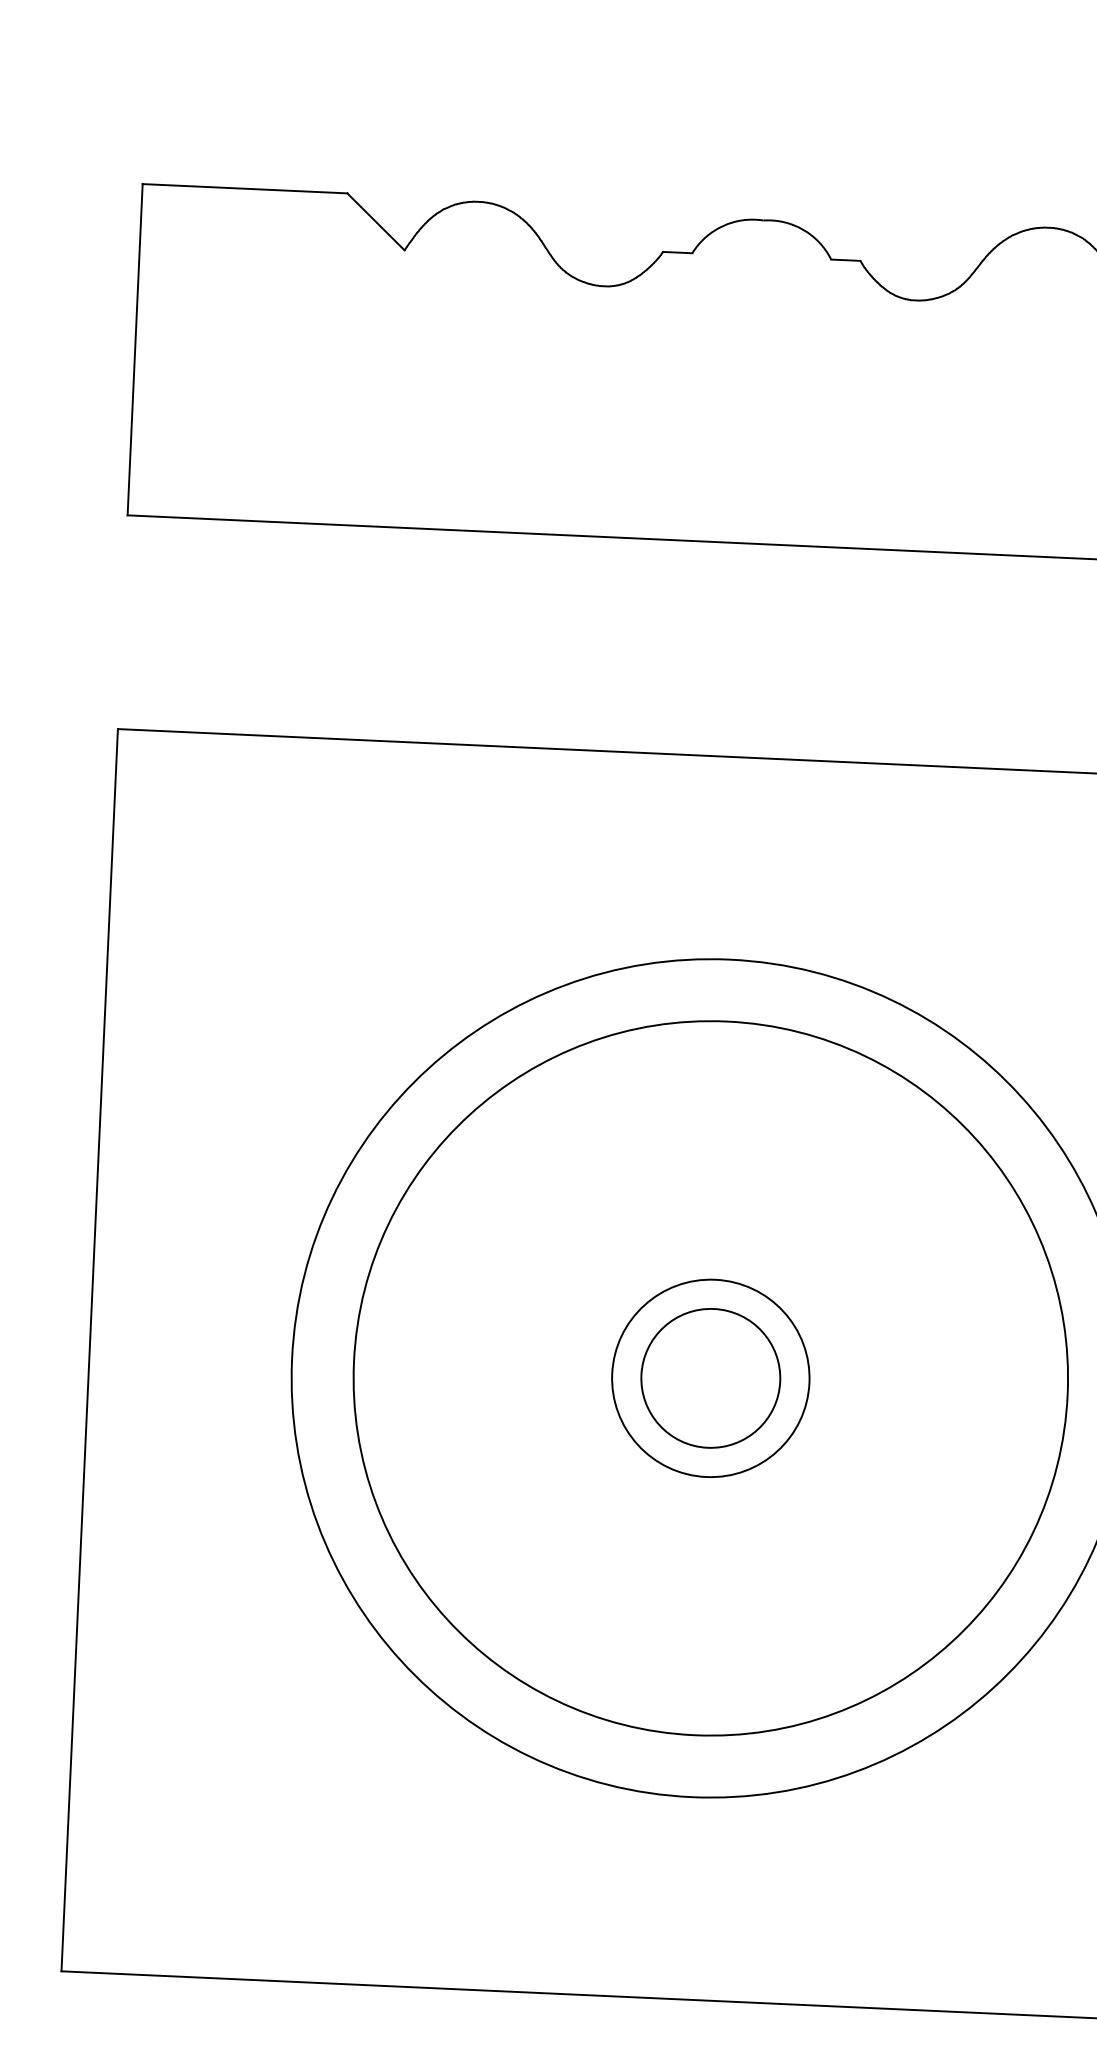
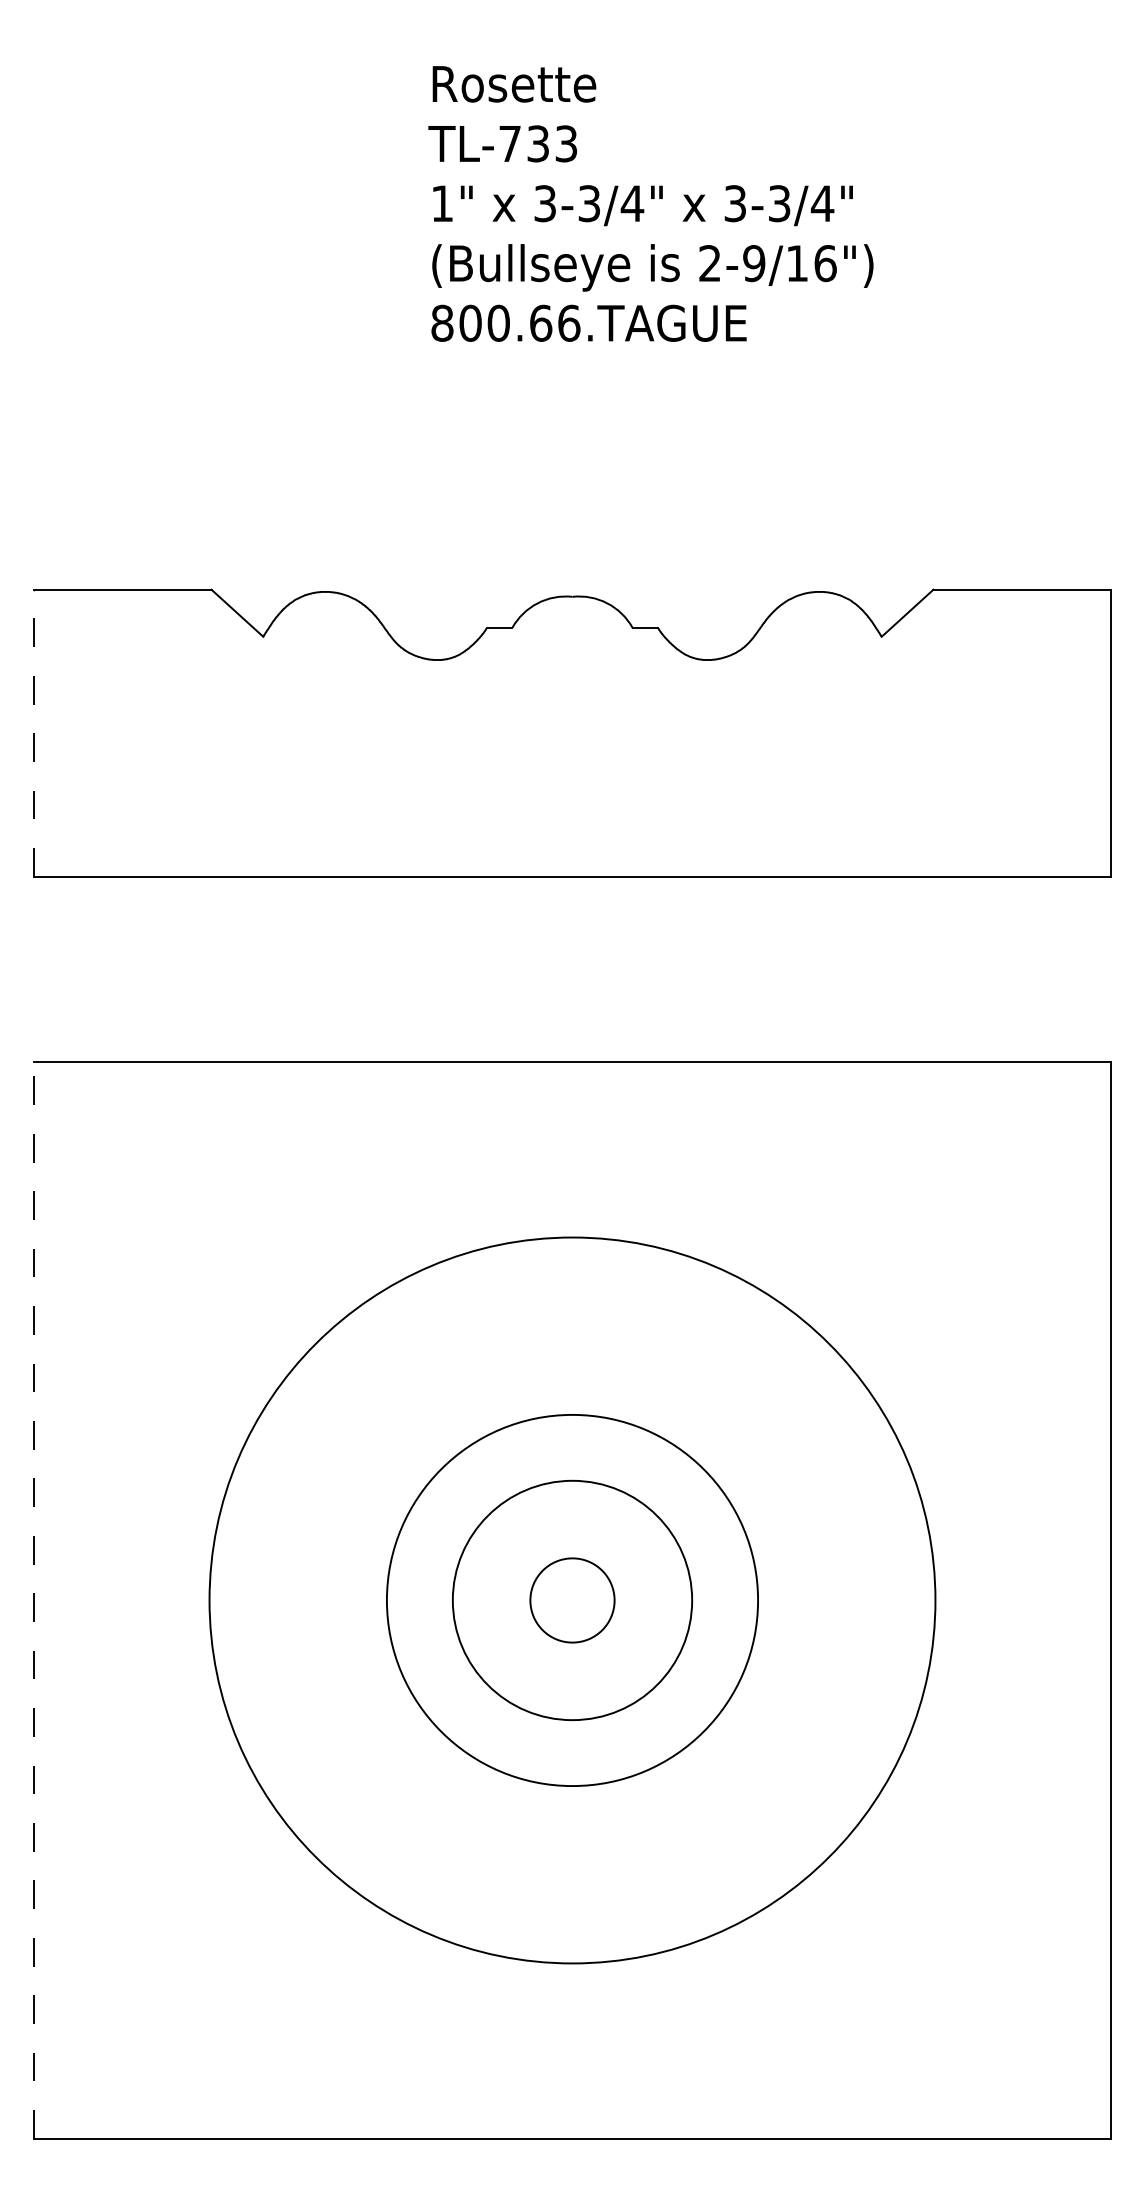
line: (135, 349) -> (34, 733), solid -> dashed
line: (90, 1349) -> (34, 1599), solid -> dashed
circle: (710, 1378) -> (572, 1600), size x0.6
circle: (710, 1378) -> (572, 1600), size x0.7
circle: (710, 1378) -> (572, 1600), size x1.4

